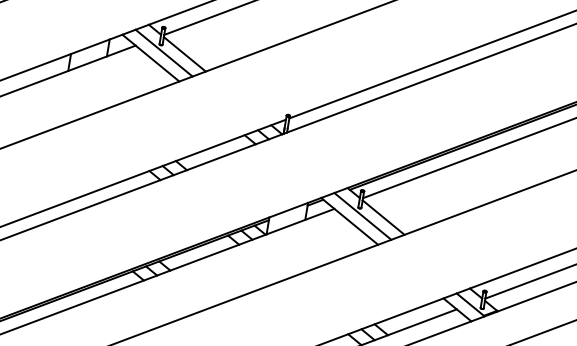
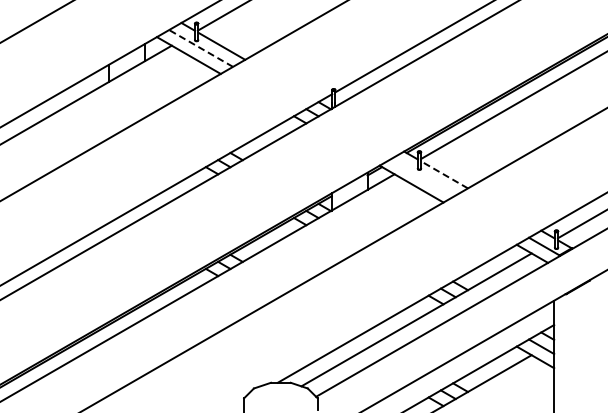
line: (164, 53) -> (201, 48), solid -> dashed
line: (362, 215) -> (423, 176), removed
line: (383, 217) -> (444, 174), solid -> dashed

